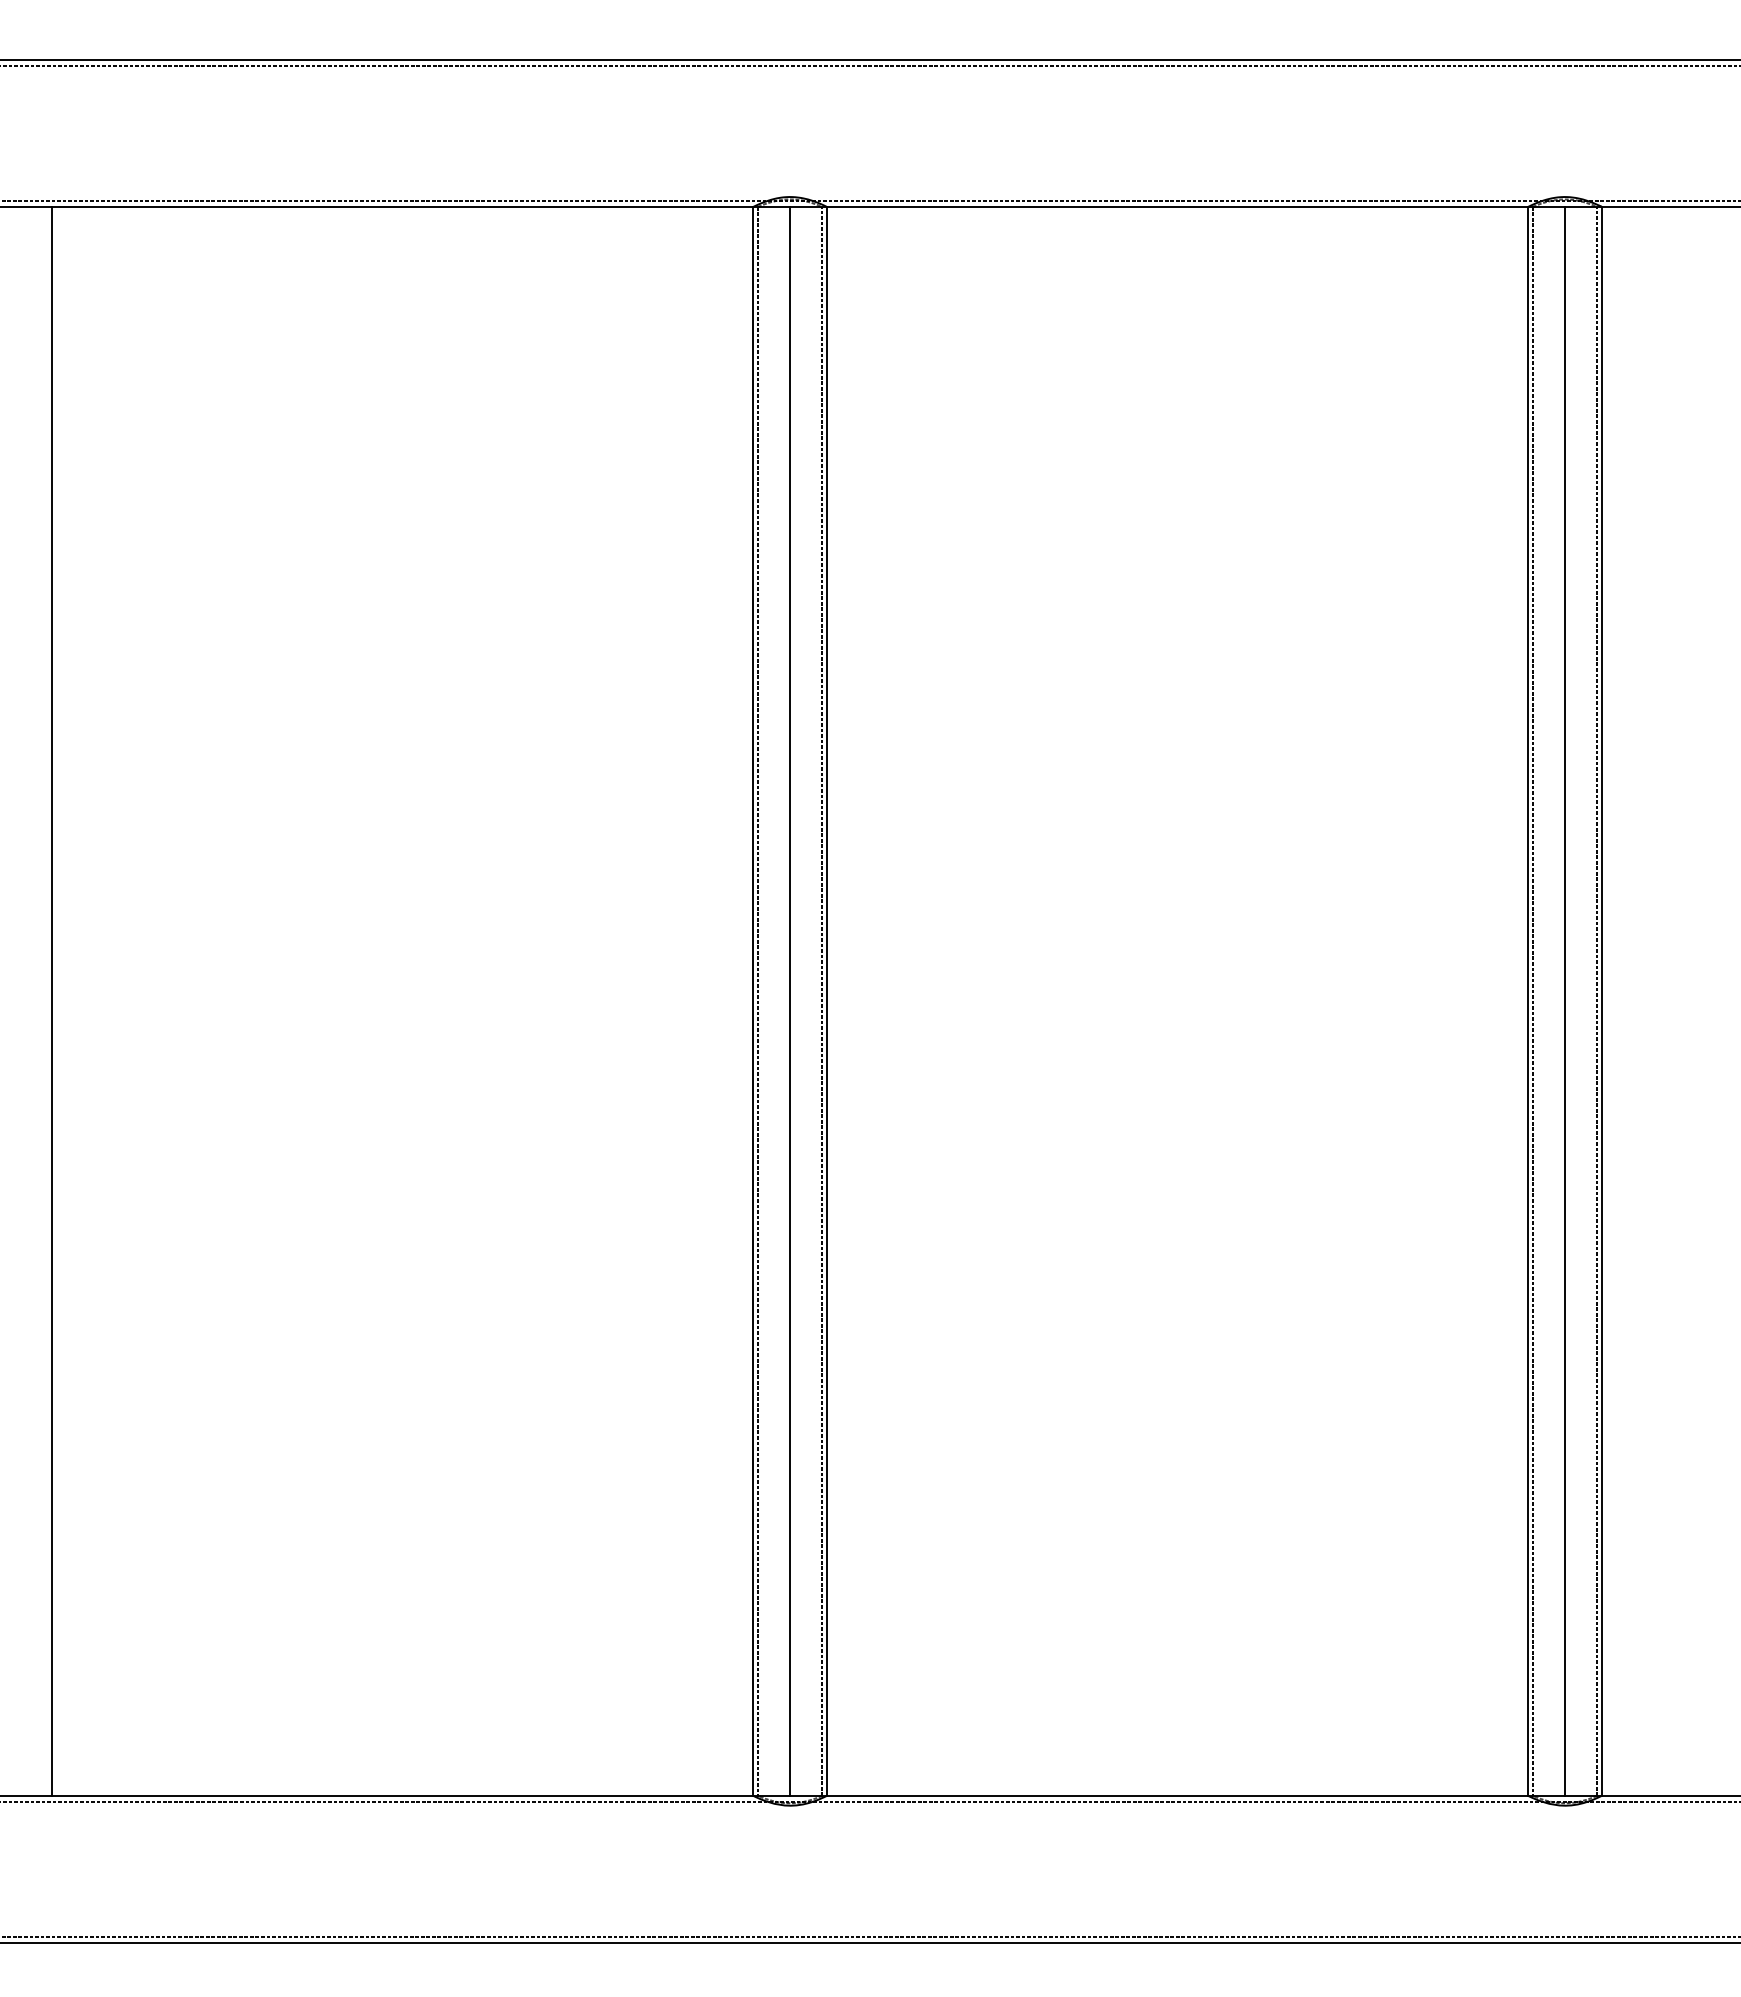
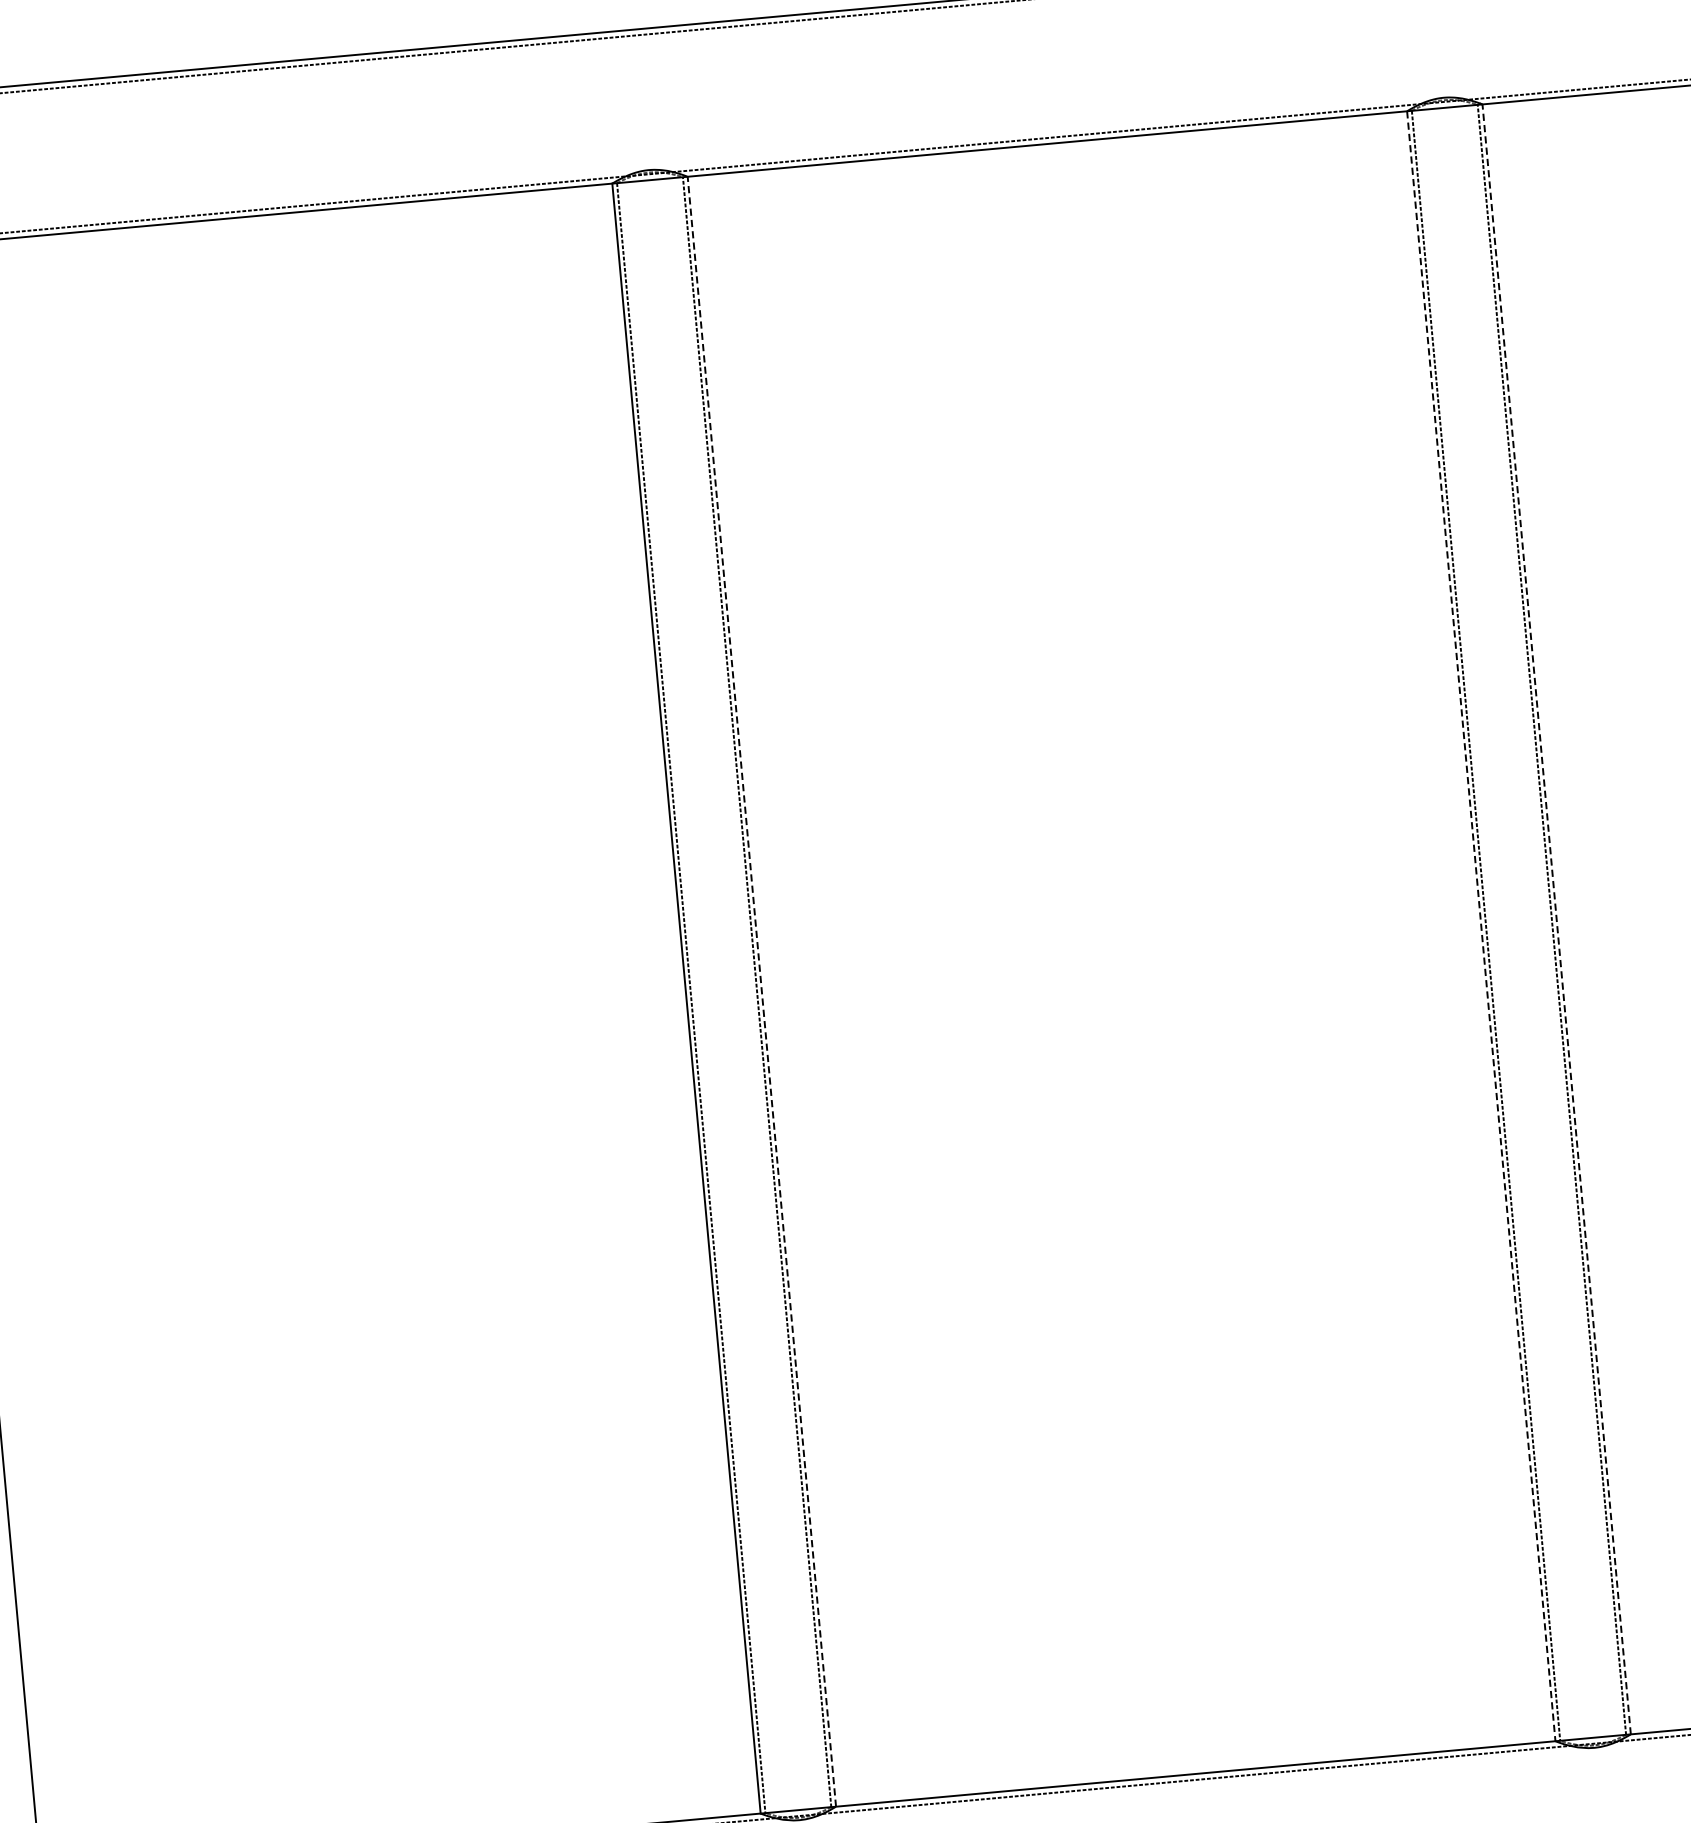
line: (790, 1000) -> (724, 994), removed
line: (1564, 1000) -> (1518, 921), removed
line: (826, 1001) -> (761, 991), solid -> dashed
line: (1528, 1001) -> (1481, 926), solid -> dashed
line: (1601, 1001) -> (1556, 919), solid -> dashed

